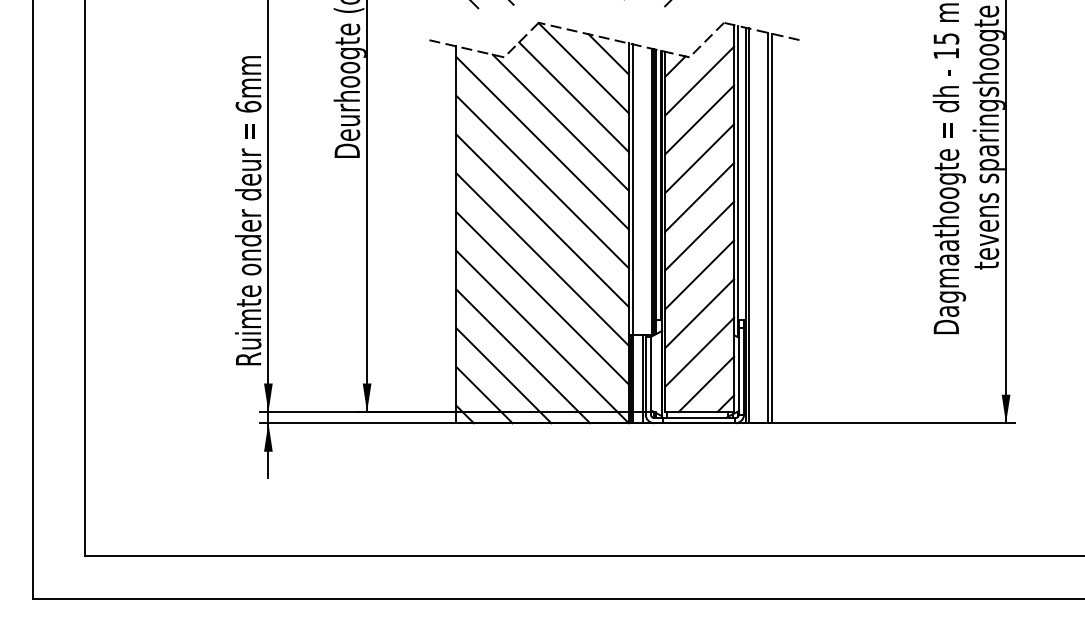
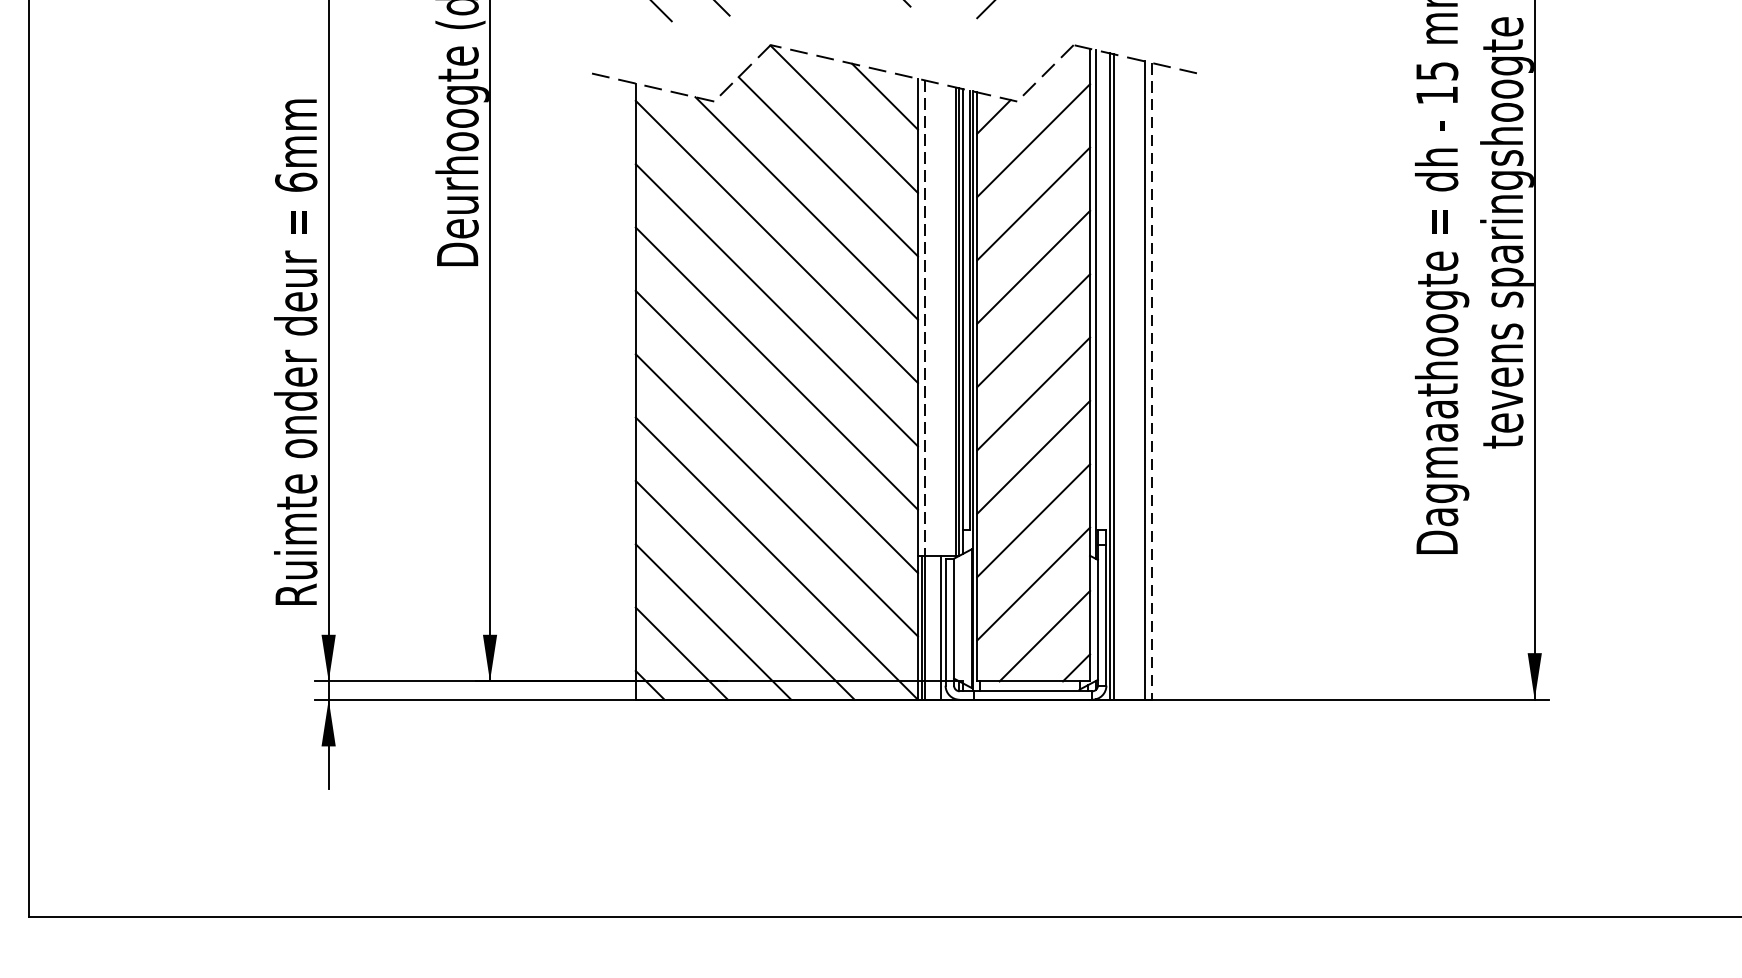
line: (633, 190) -> (925, 319), solid -> dashed
line: (772, 228) -> (1152, 381), solid -> dashed

